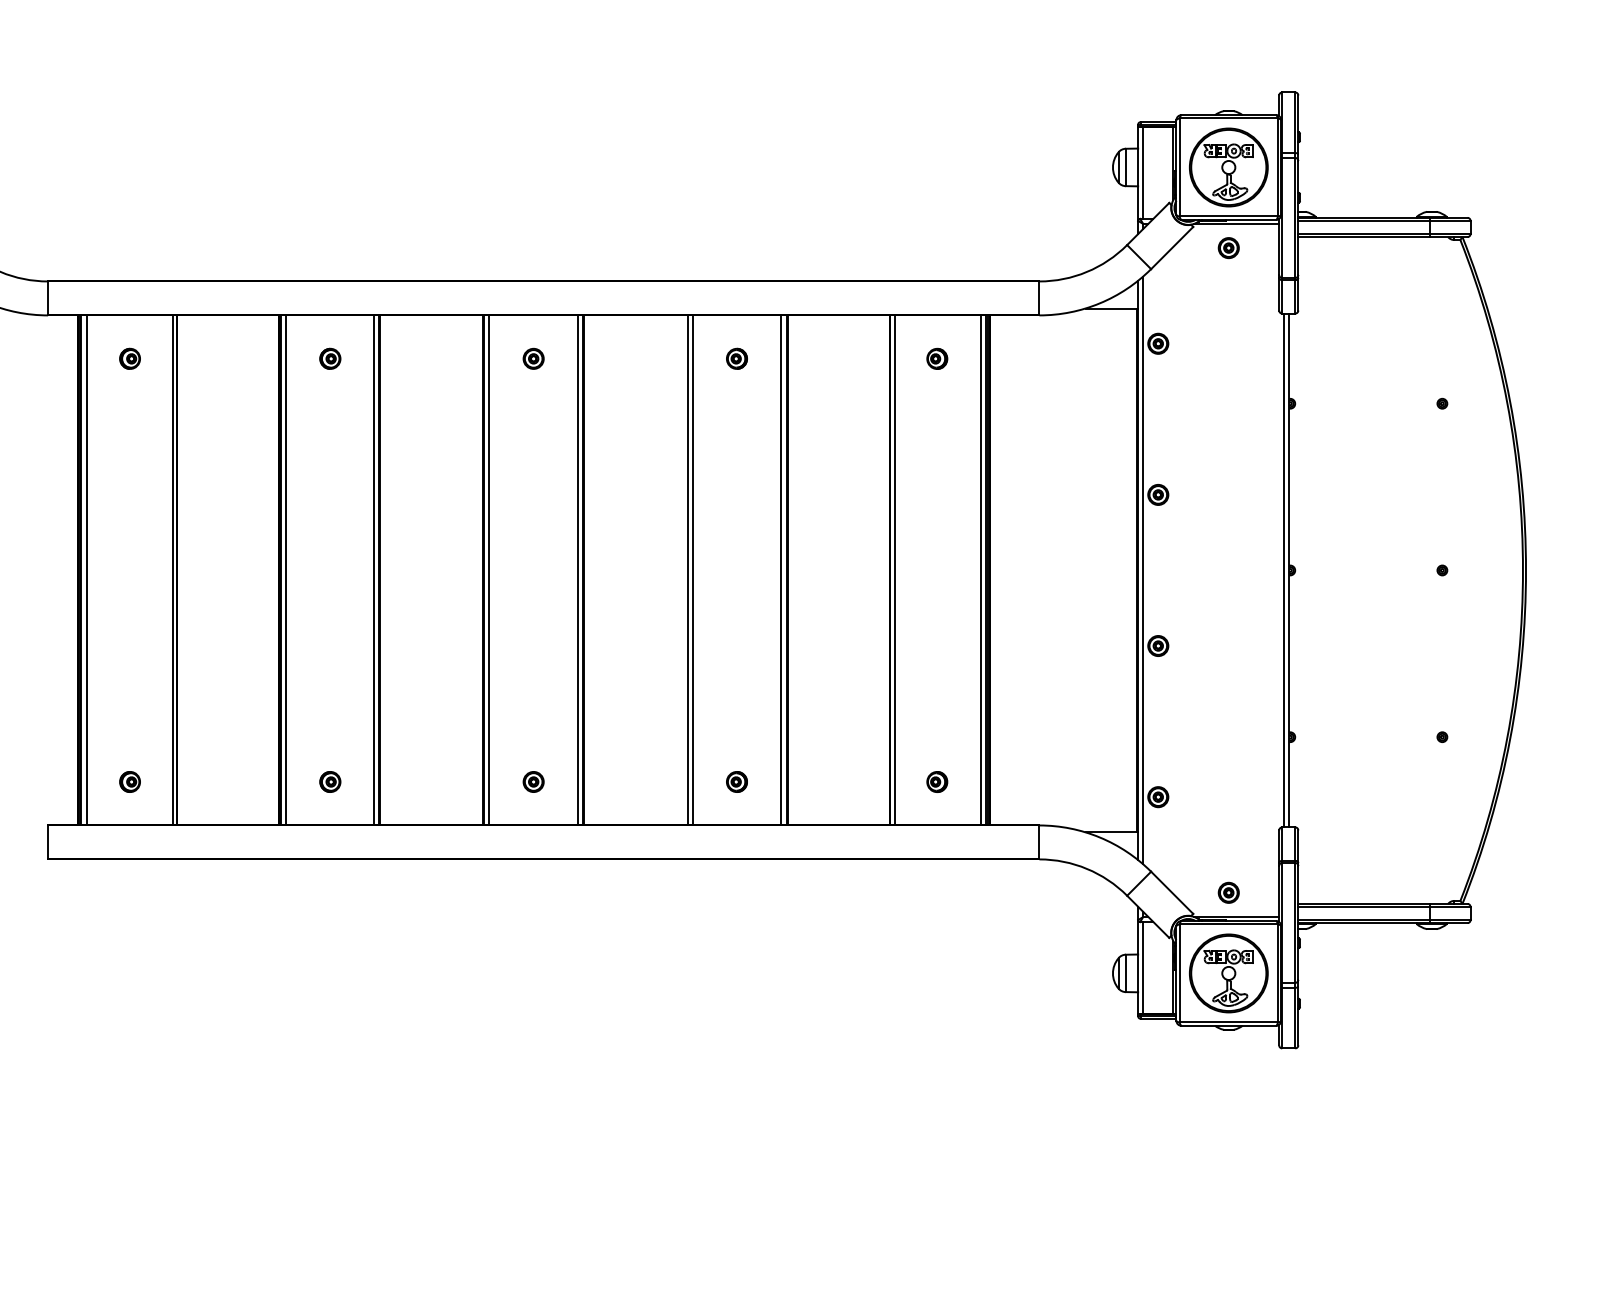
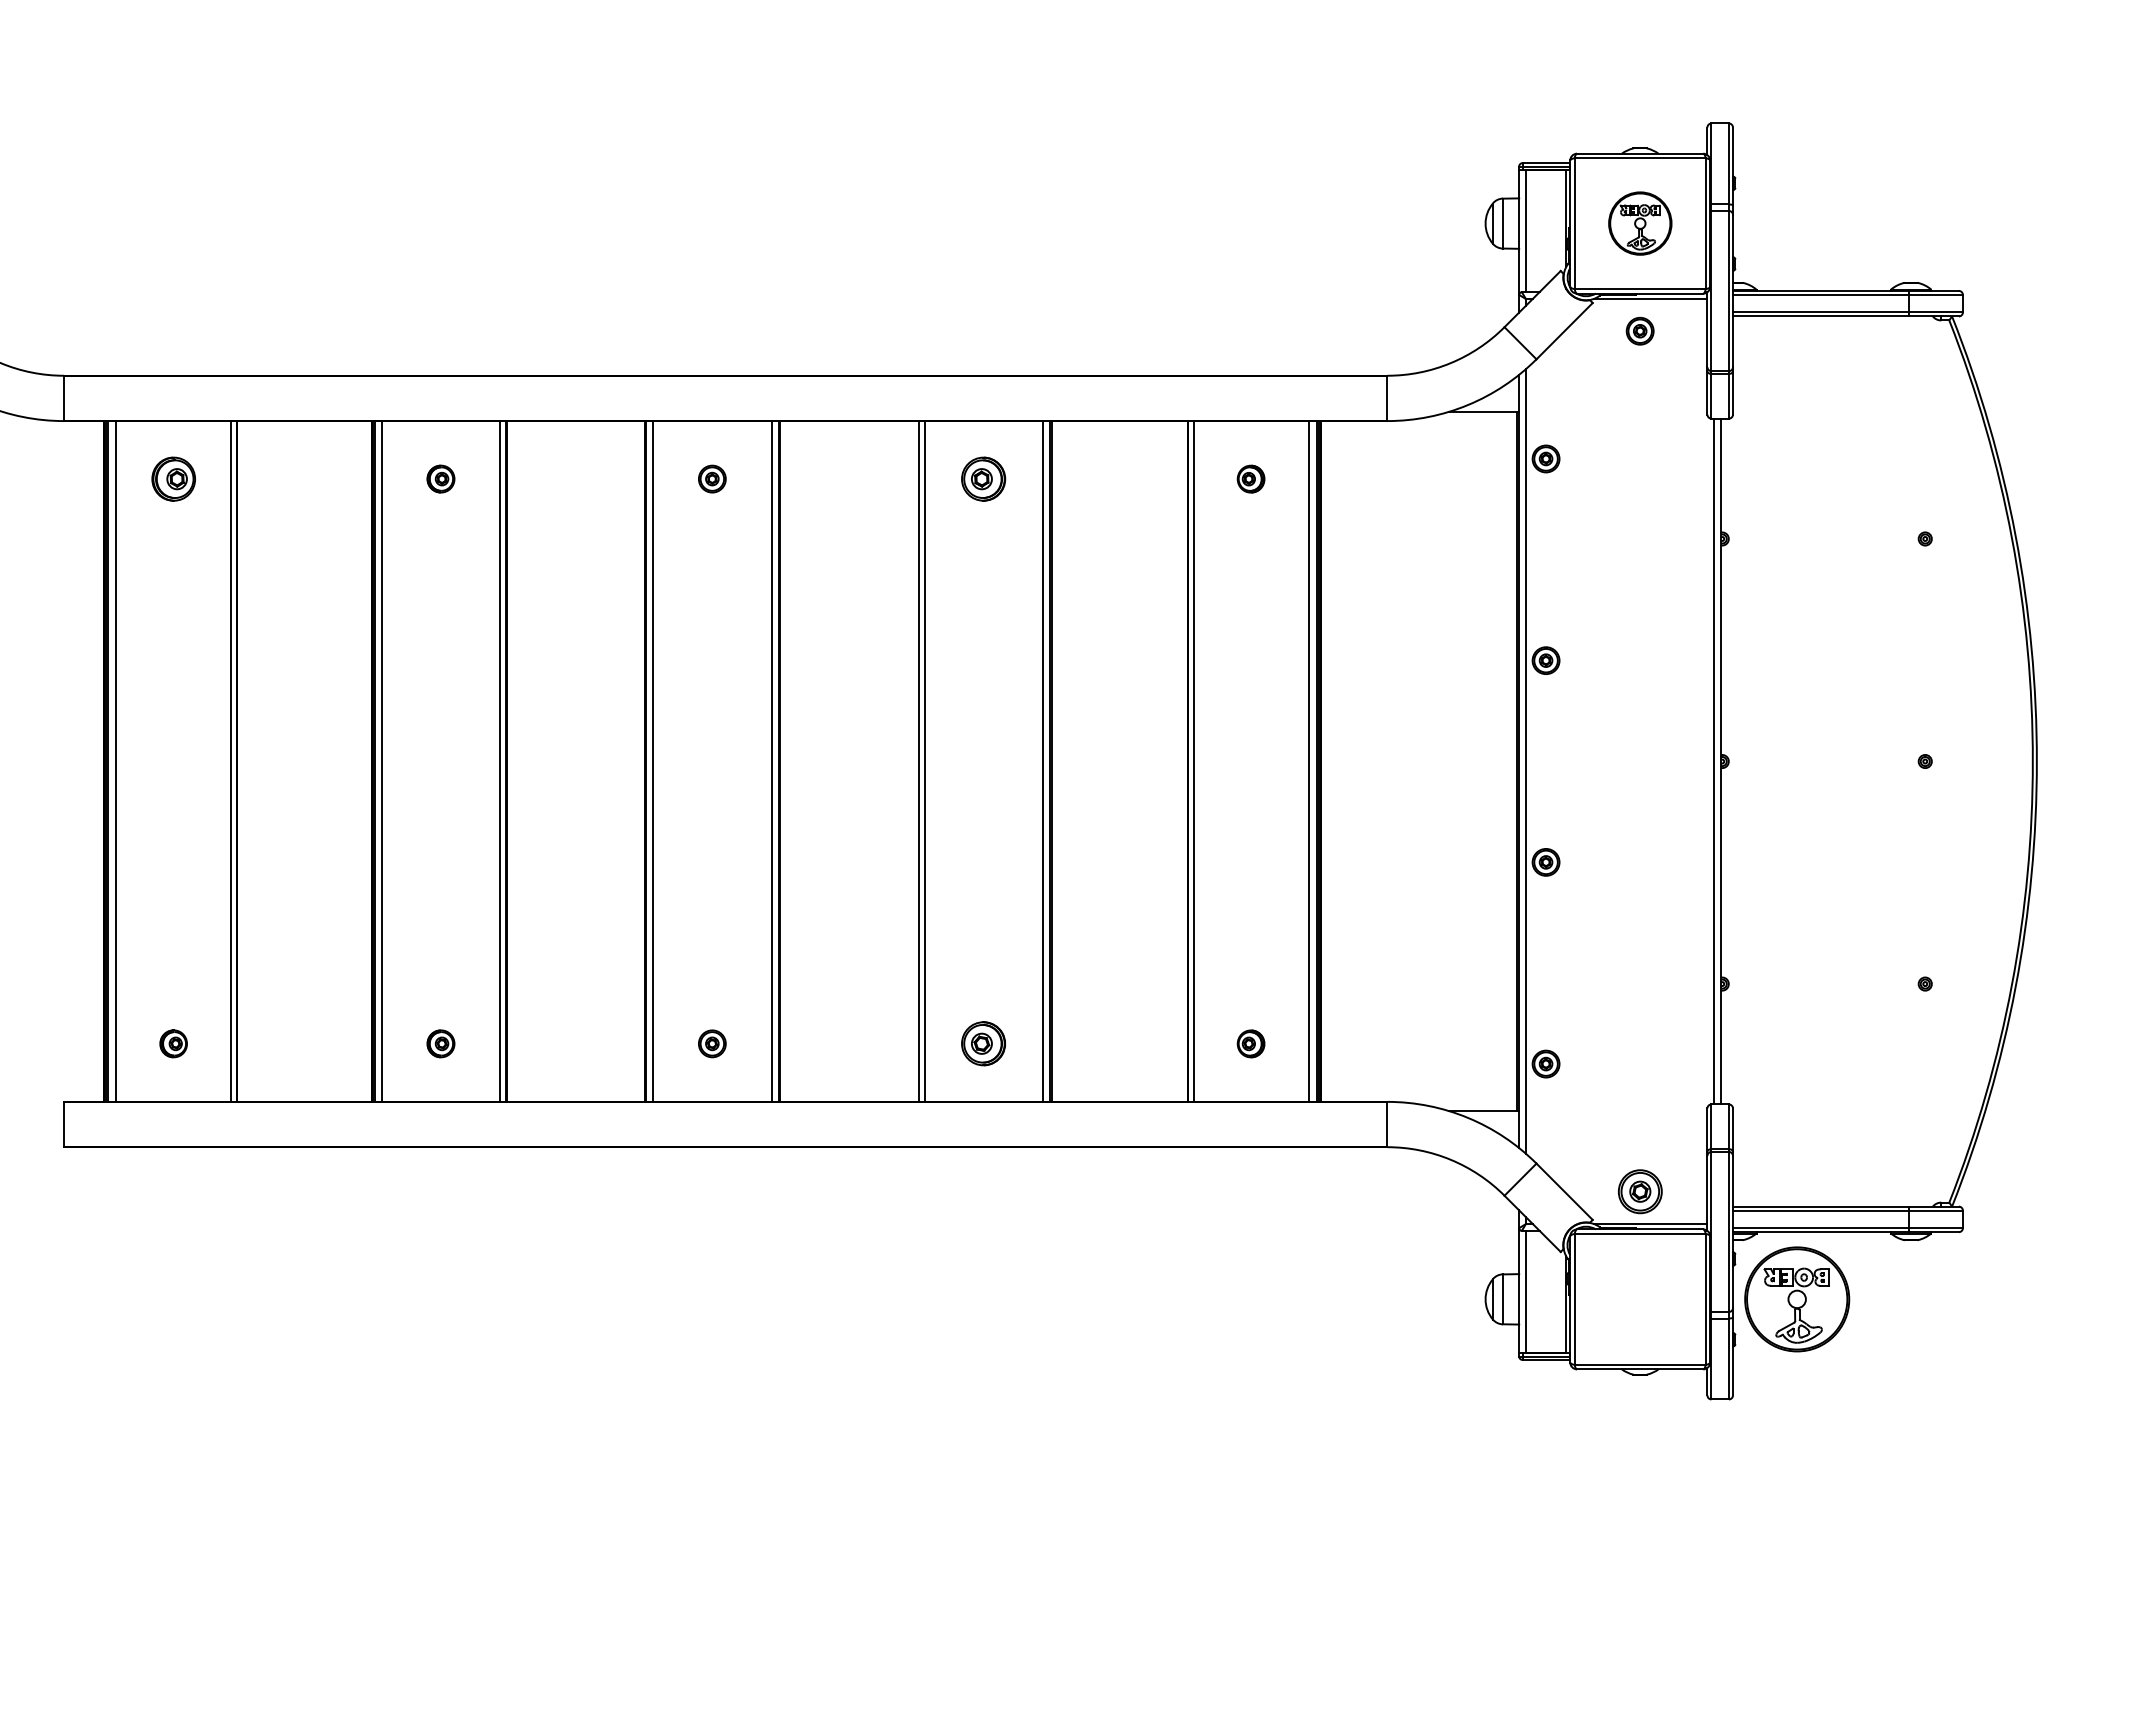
part: (1229, 167) -> (1640, 223), size x0.6
part: (129, 358) -> (173, 478), size x1.6
part: (736, 358) -> (983, 478), size x1.6
part: (736, 781) -> (983, 1043), size x1.6
part: (1228, 892) -> (1639, 1191), size x1.6
part: (1229, 973) -> (1797, 1299), moved

